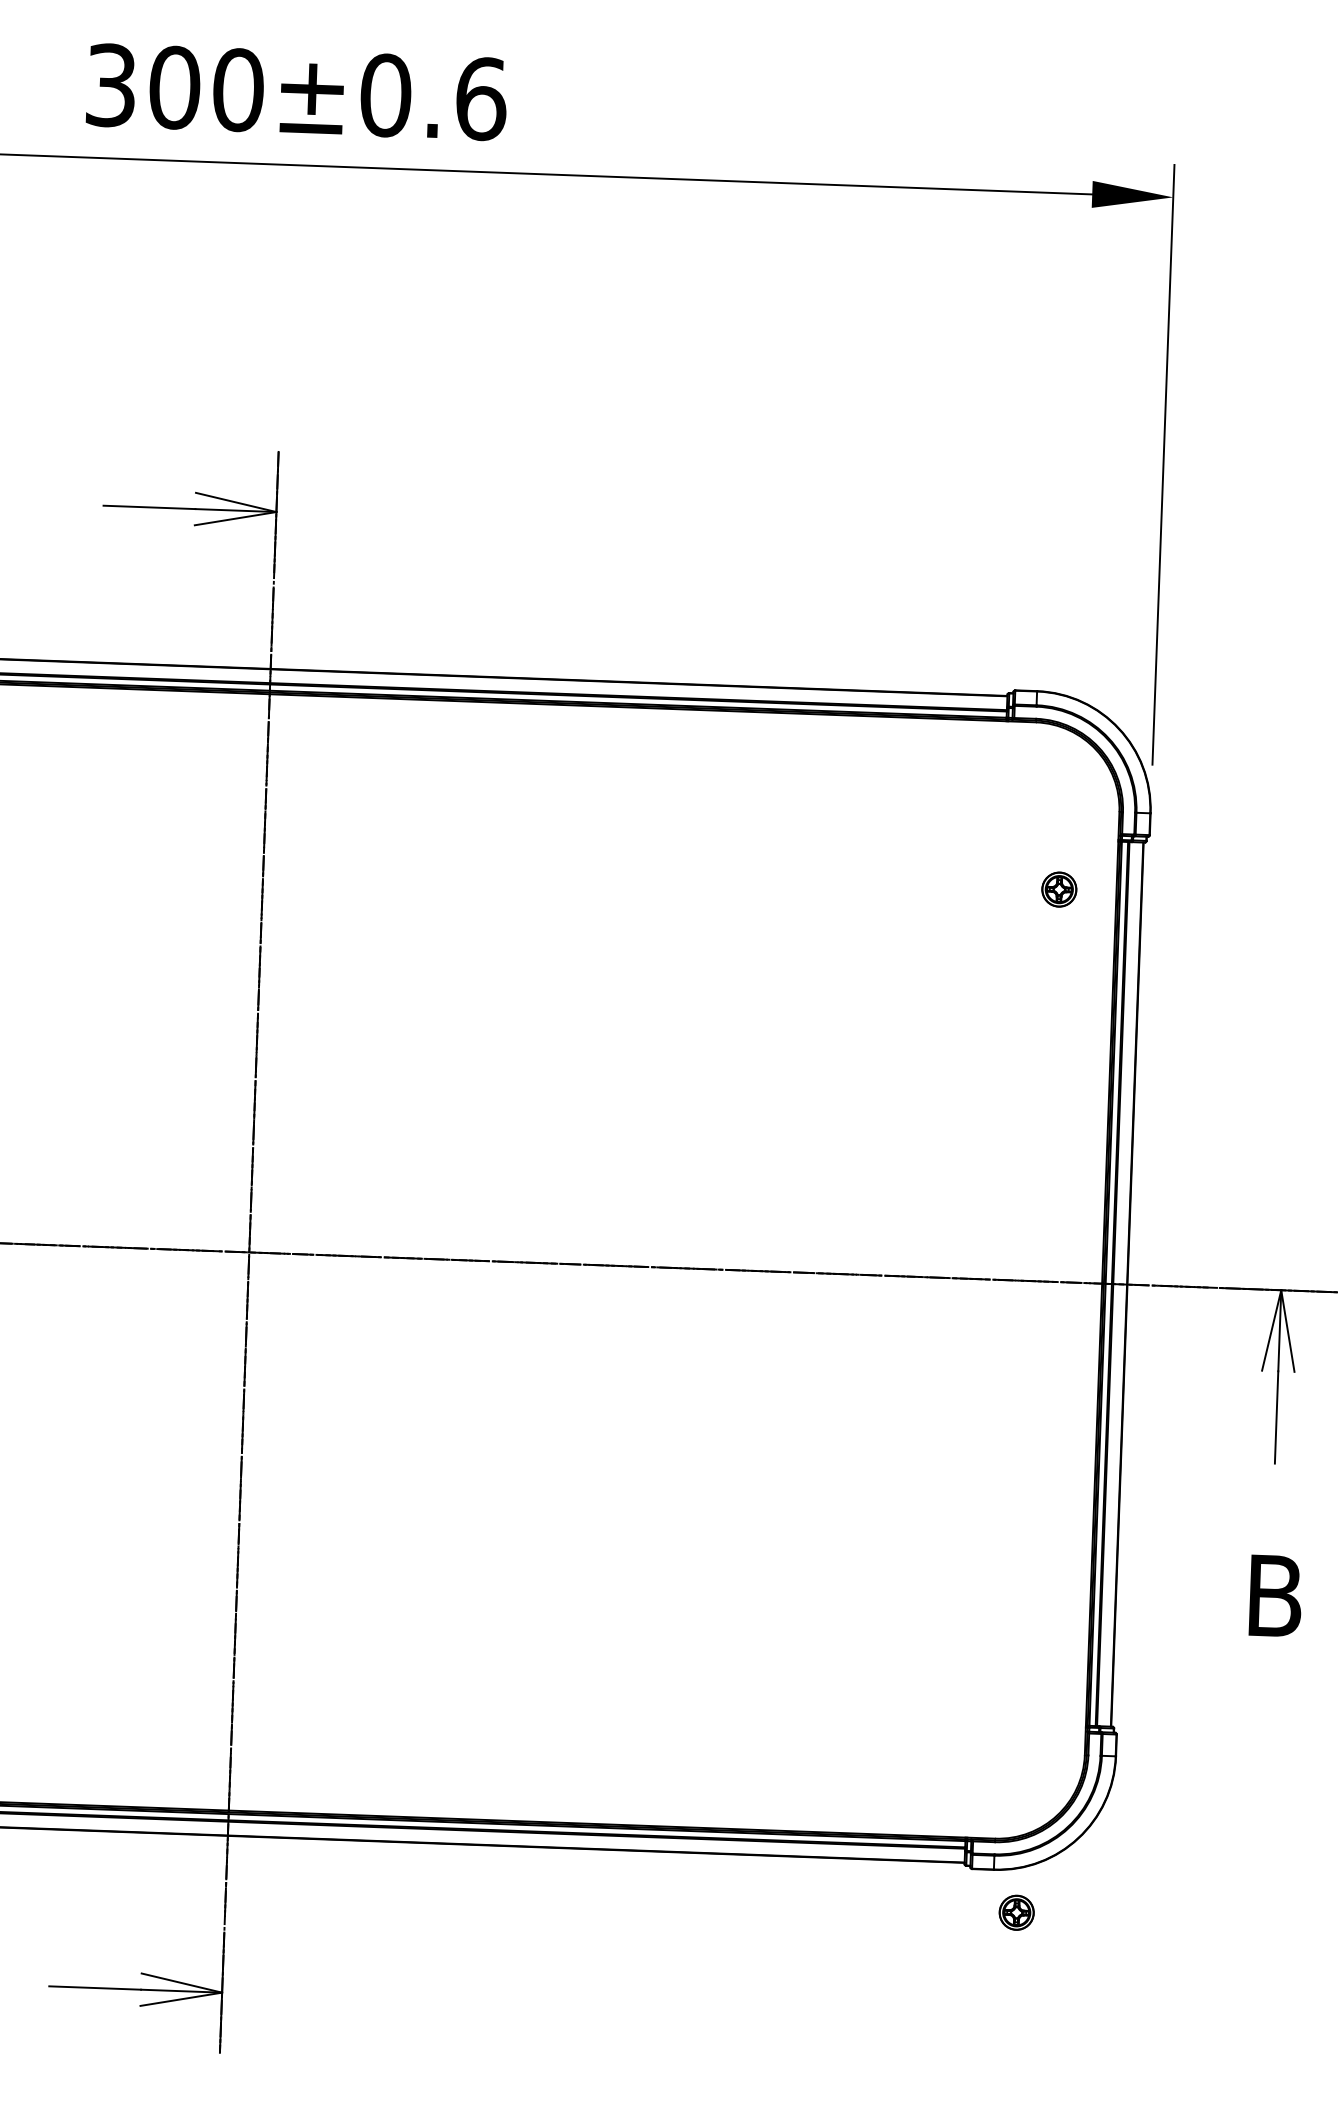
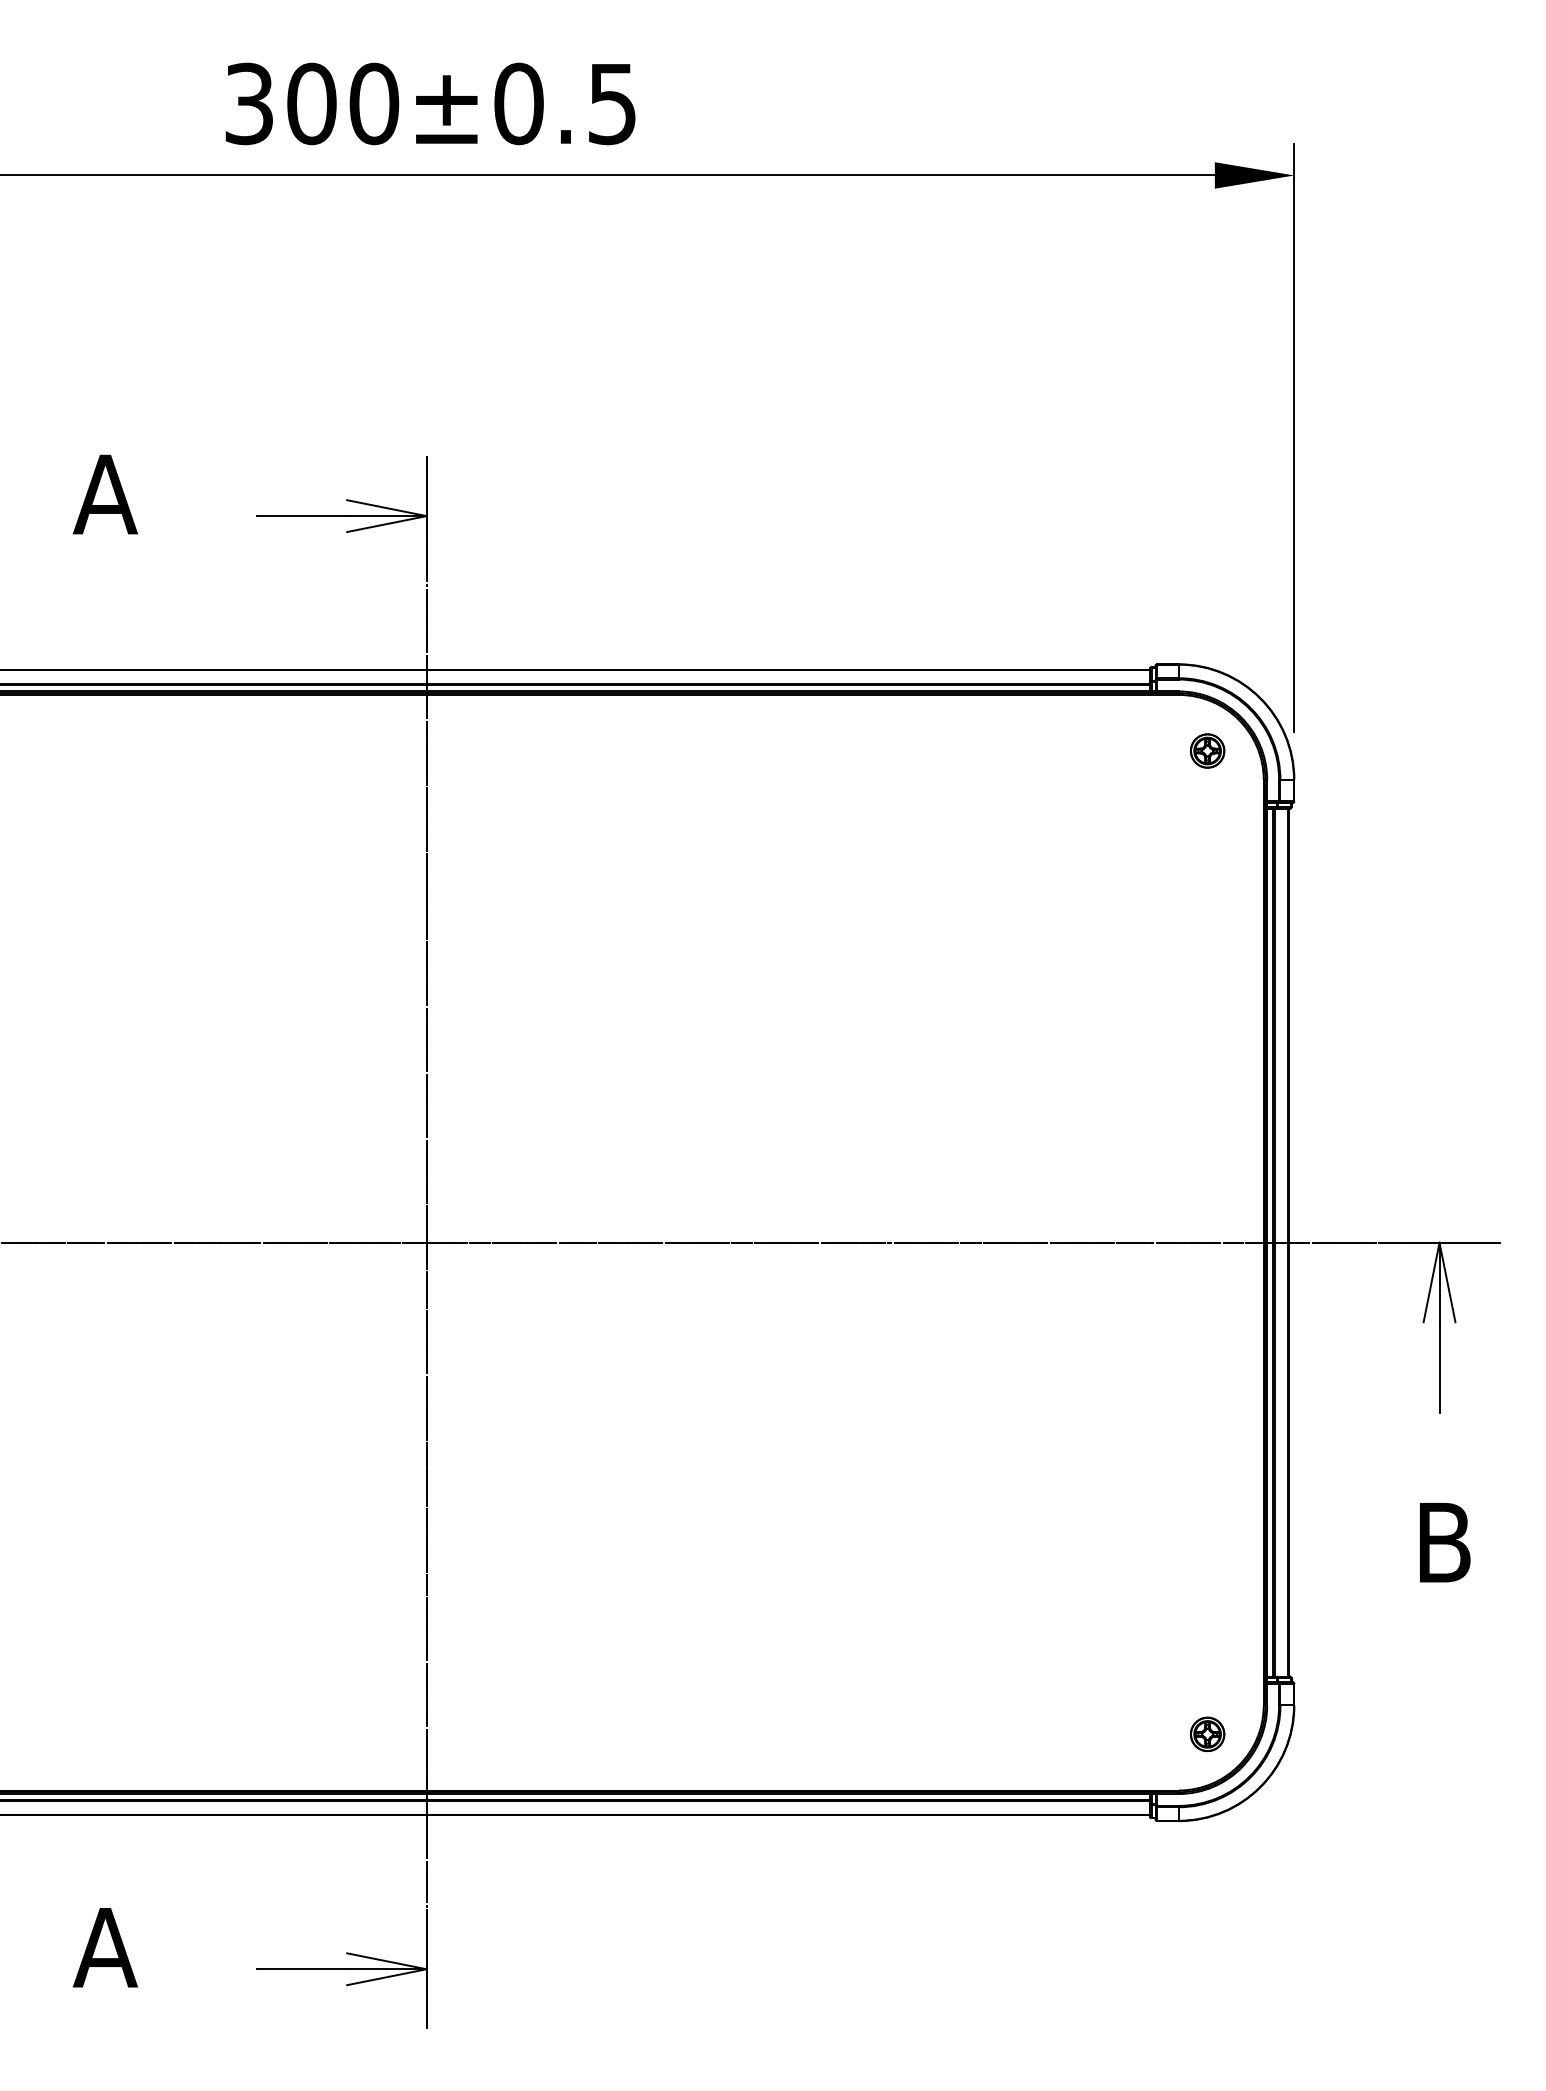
text: (481, 98) -> (612, 103), 300±0.6 -> 300±0.5
part: (1059, 889) -> (1207, 750), moved
part: (1016, 1912) -> (1207, 1734), moved

